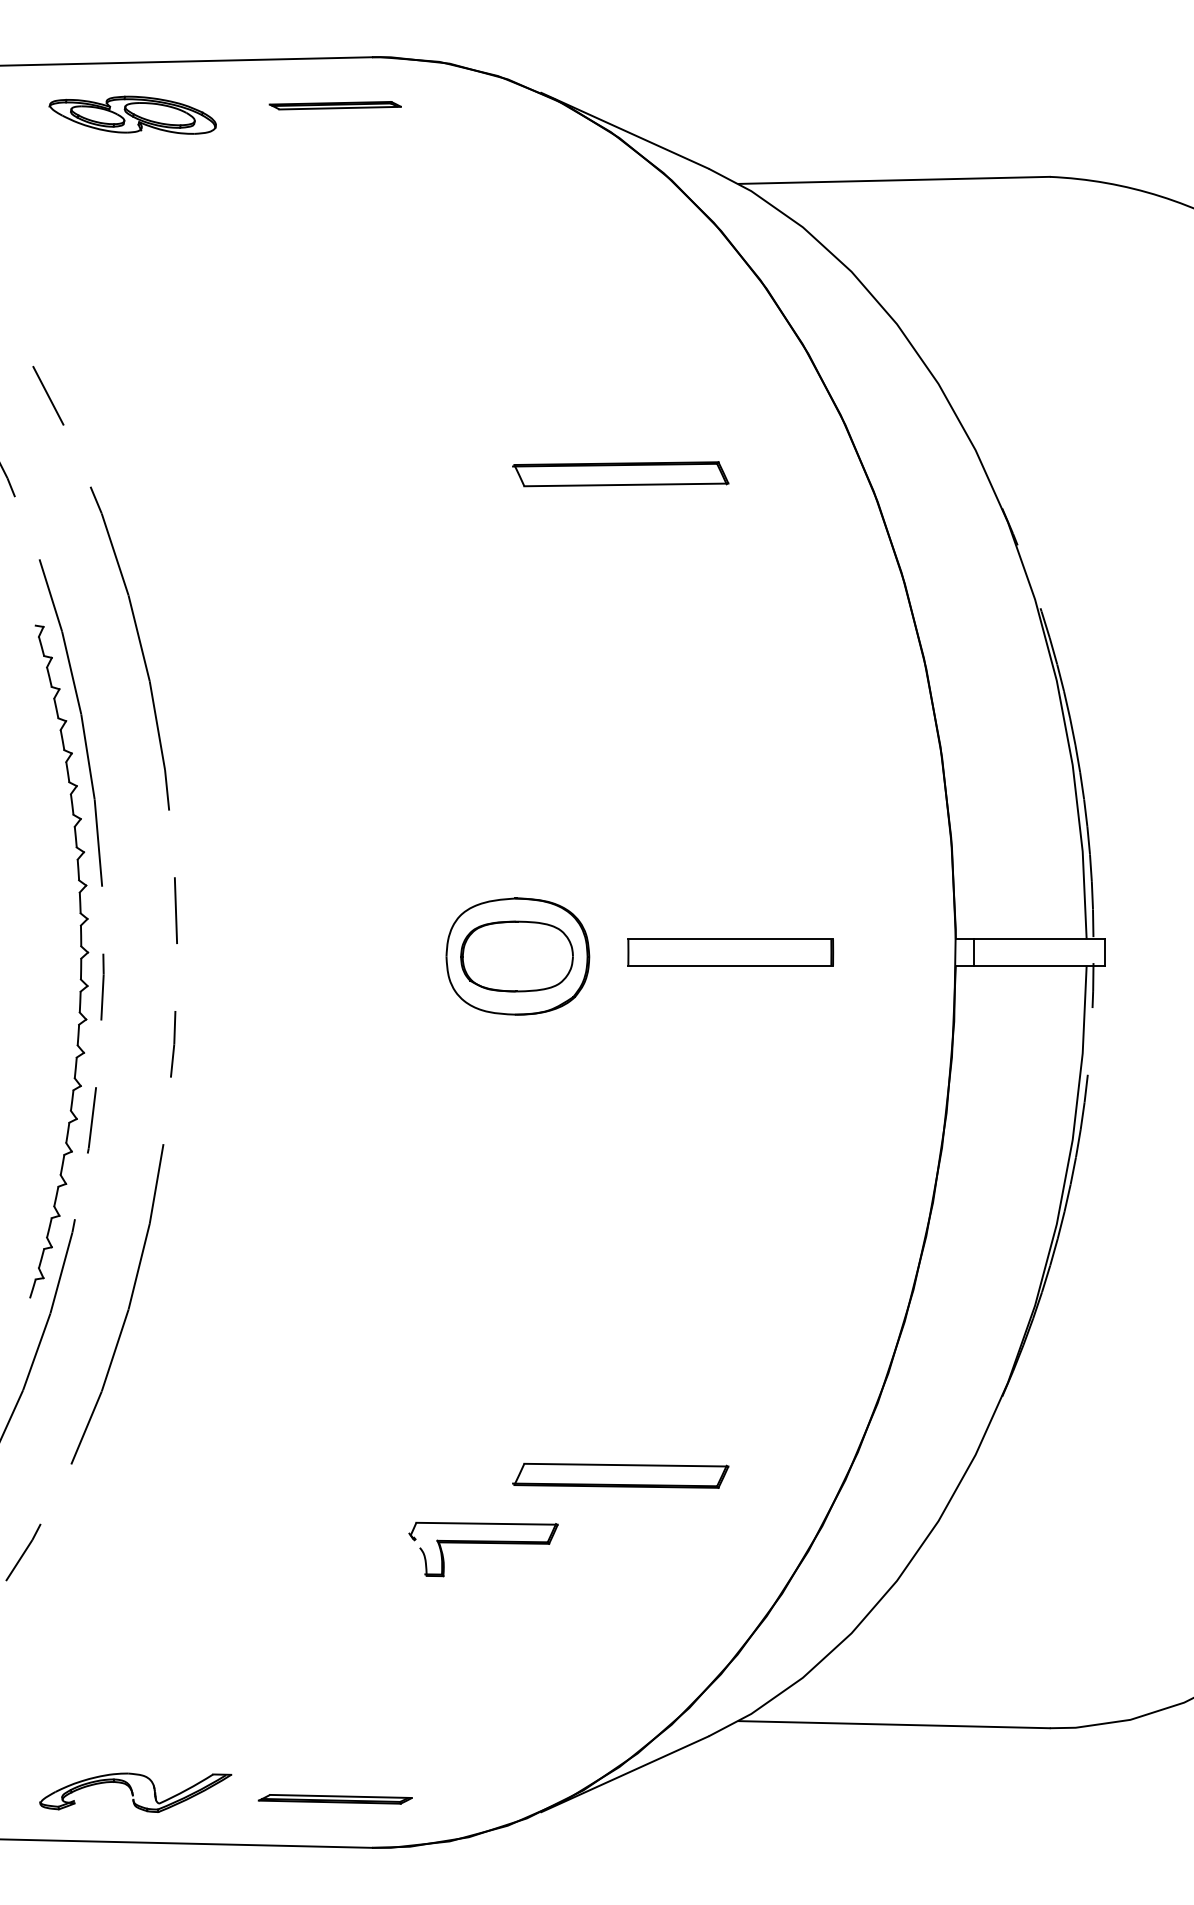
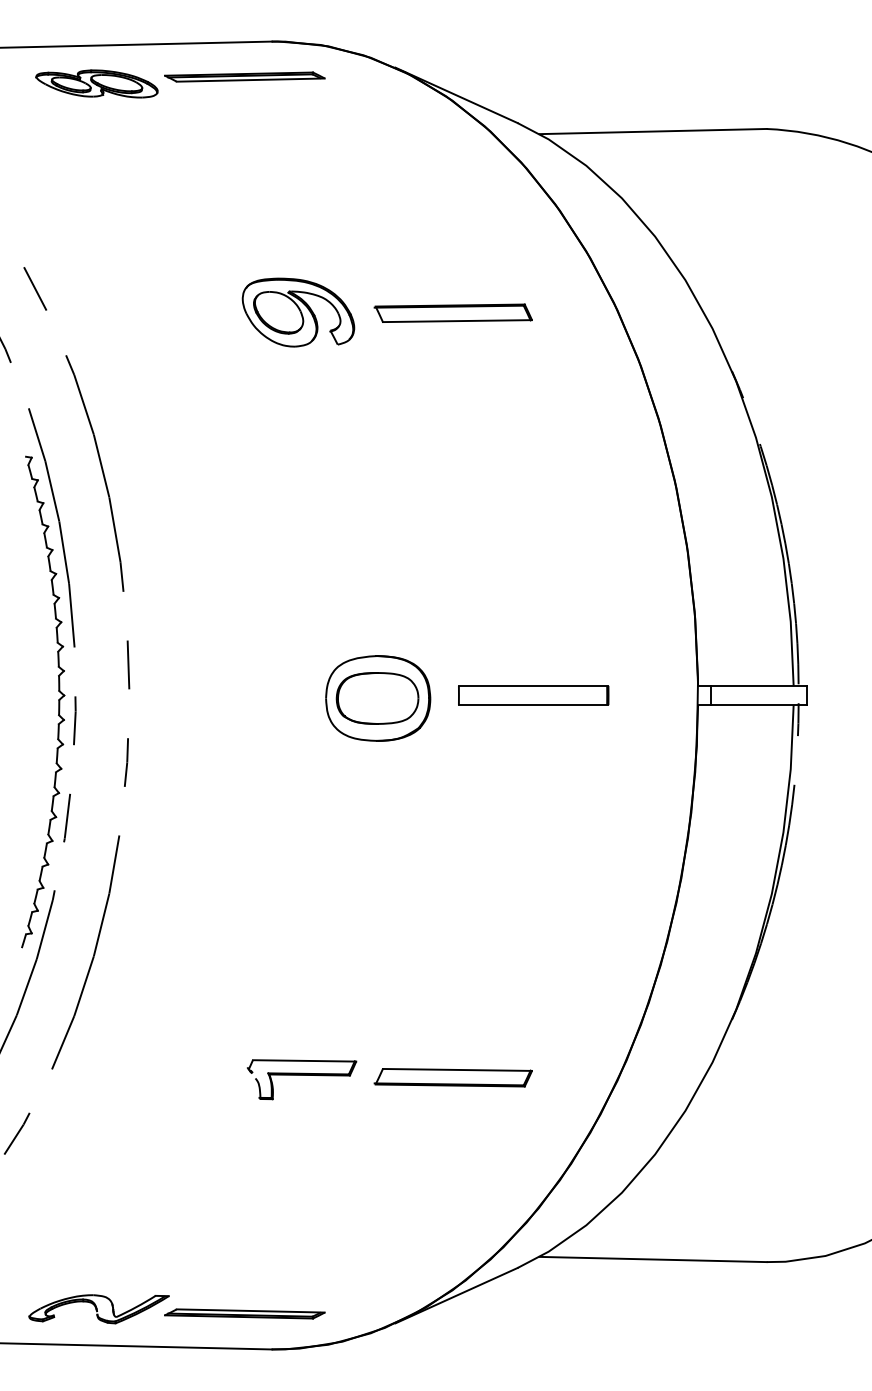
part: (335, 105) -> (245, 76), size x1.67
part: (408, 427) -> (298, 312), added
part: (620, 474) -> (453, 313), moved
part: (483, 1549) -> (301, 1079), moved
part: (335, 1799) -> (245, 1314), size x1.43

